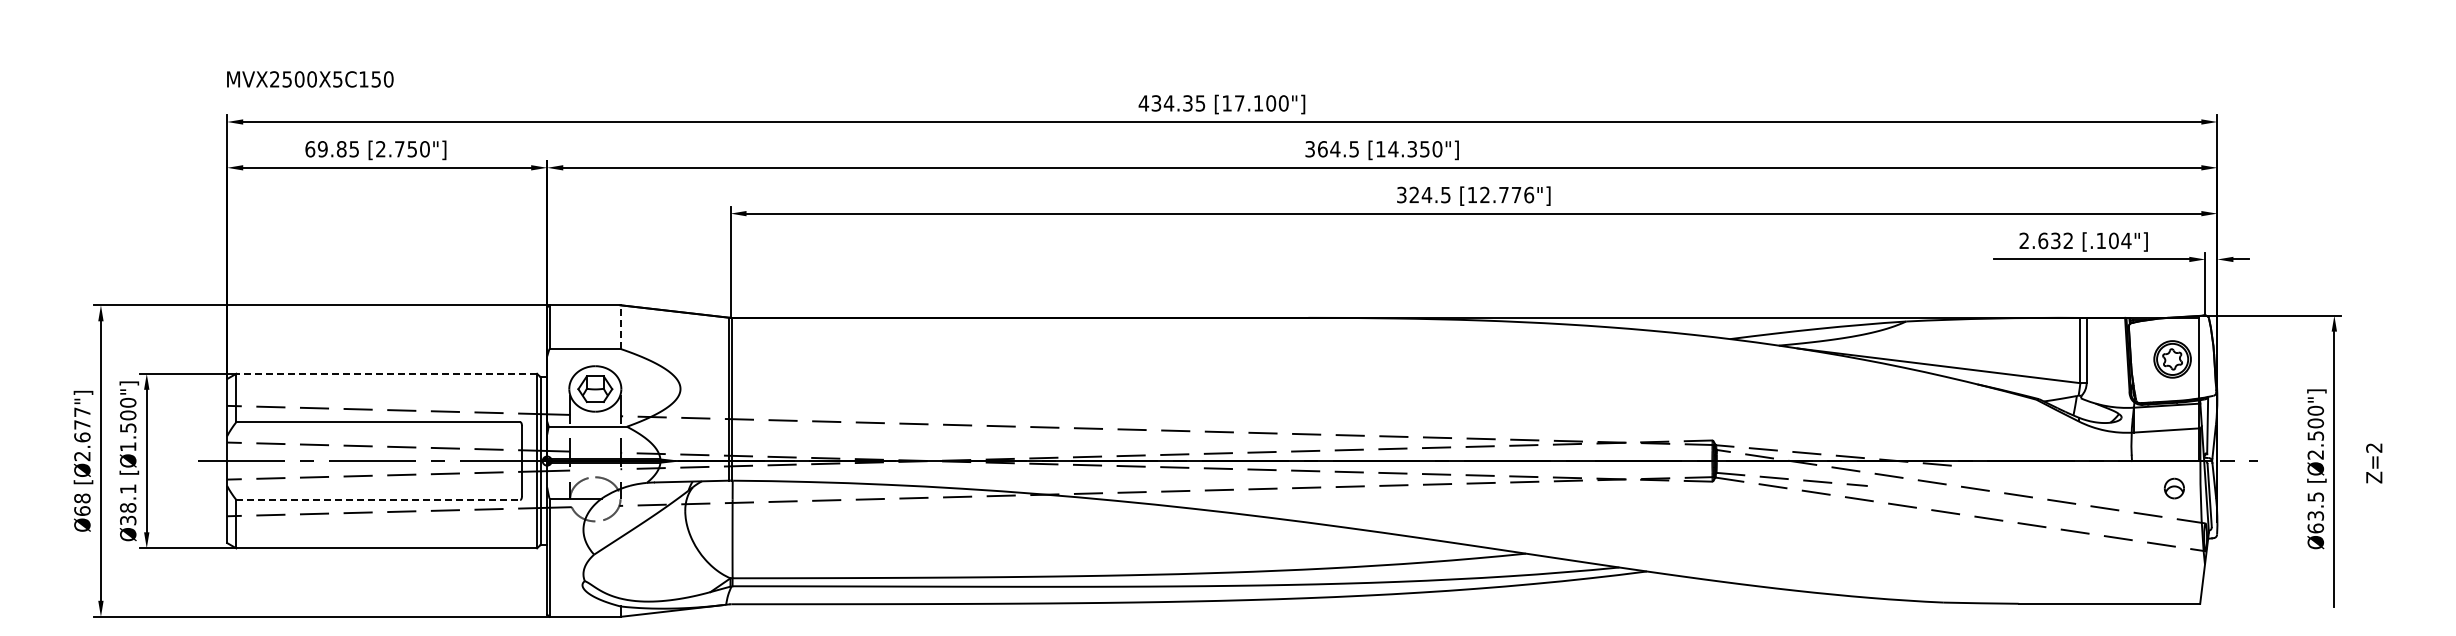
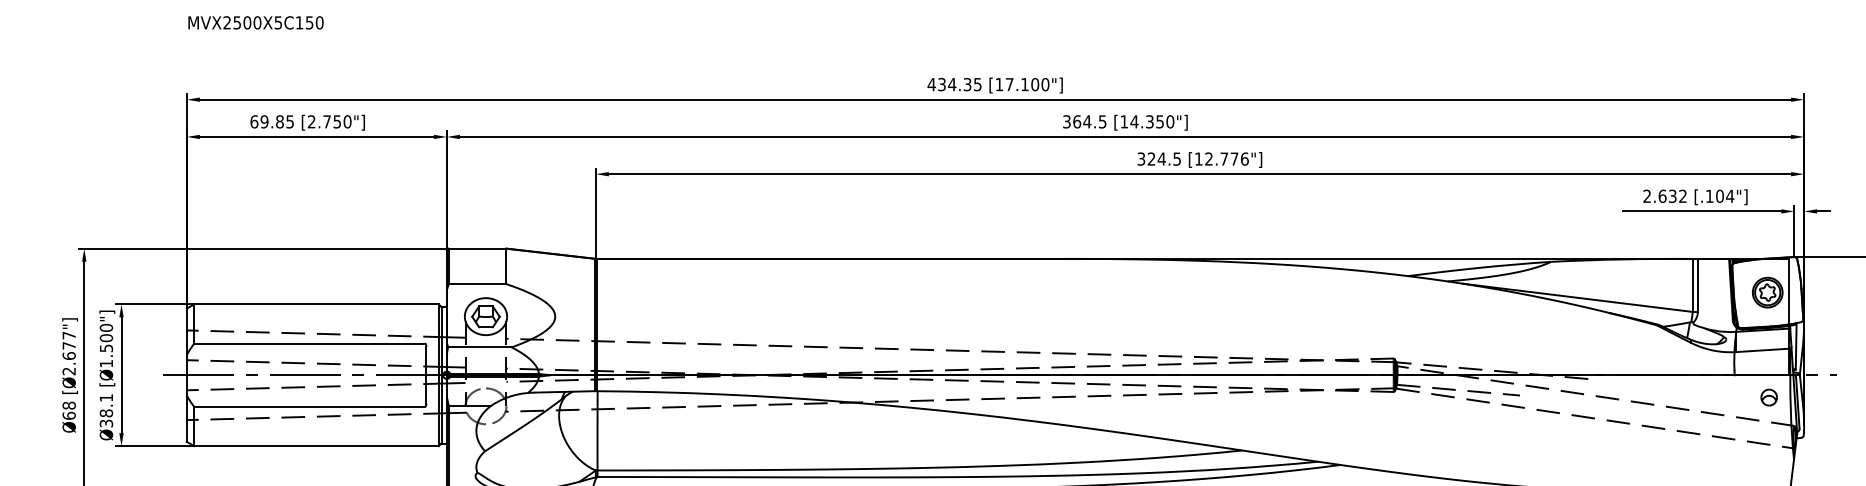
text: (310, 79) -> (256, 22), moved
line: (620, 327) -> (506, 266), dashed -> solid
line: (386, 373) -> (316, 304), dashed -> solid
line: (378, 500) -> (309, 407), dashed -> solid

